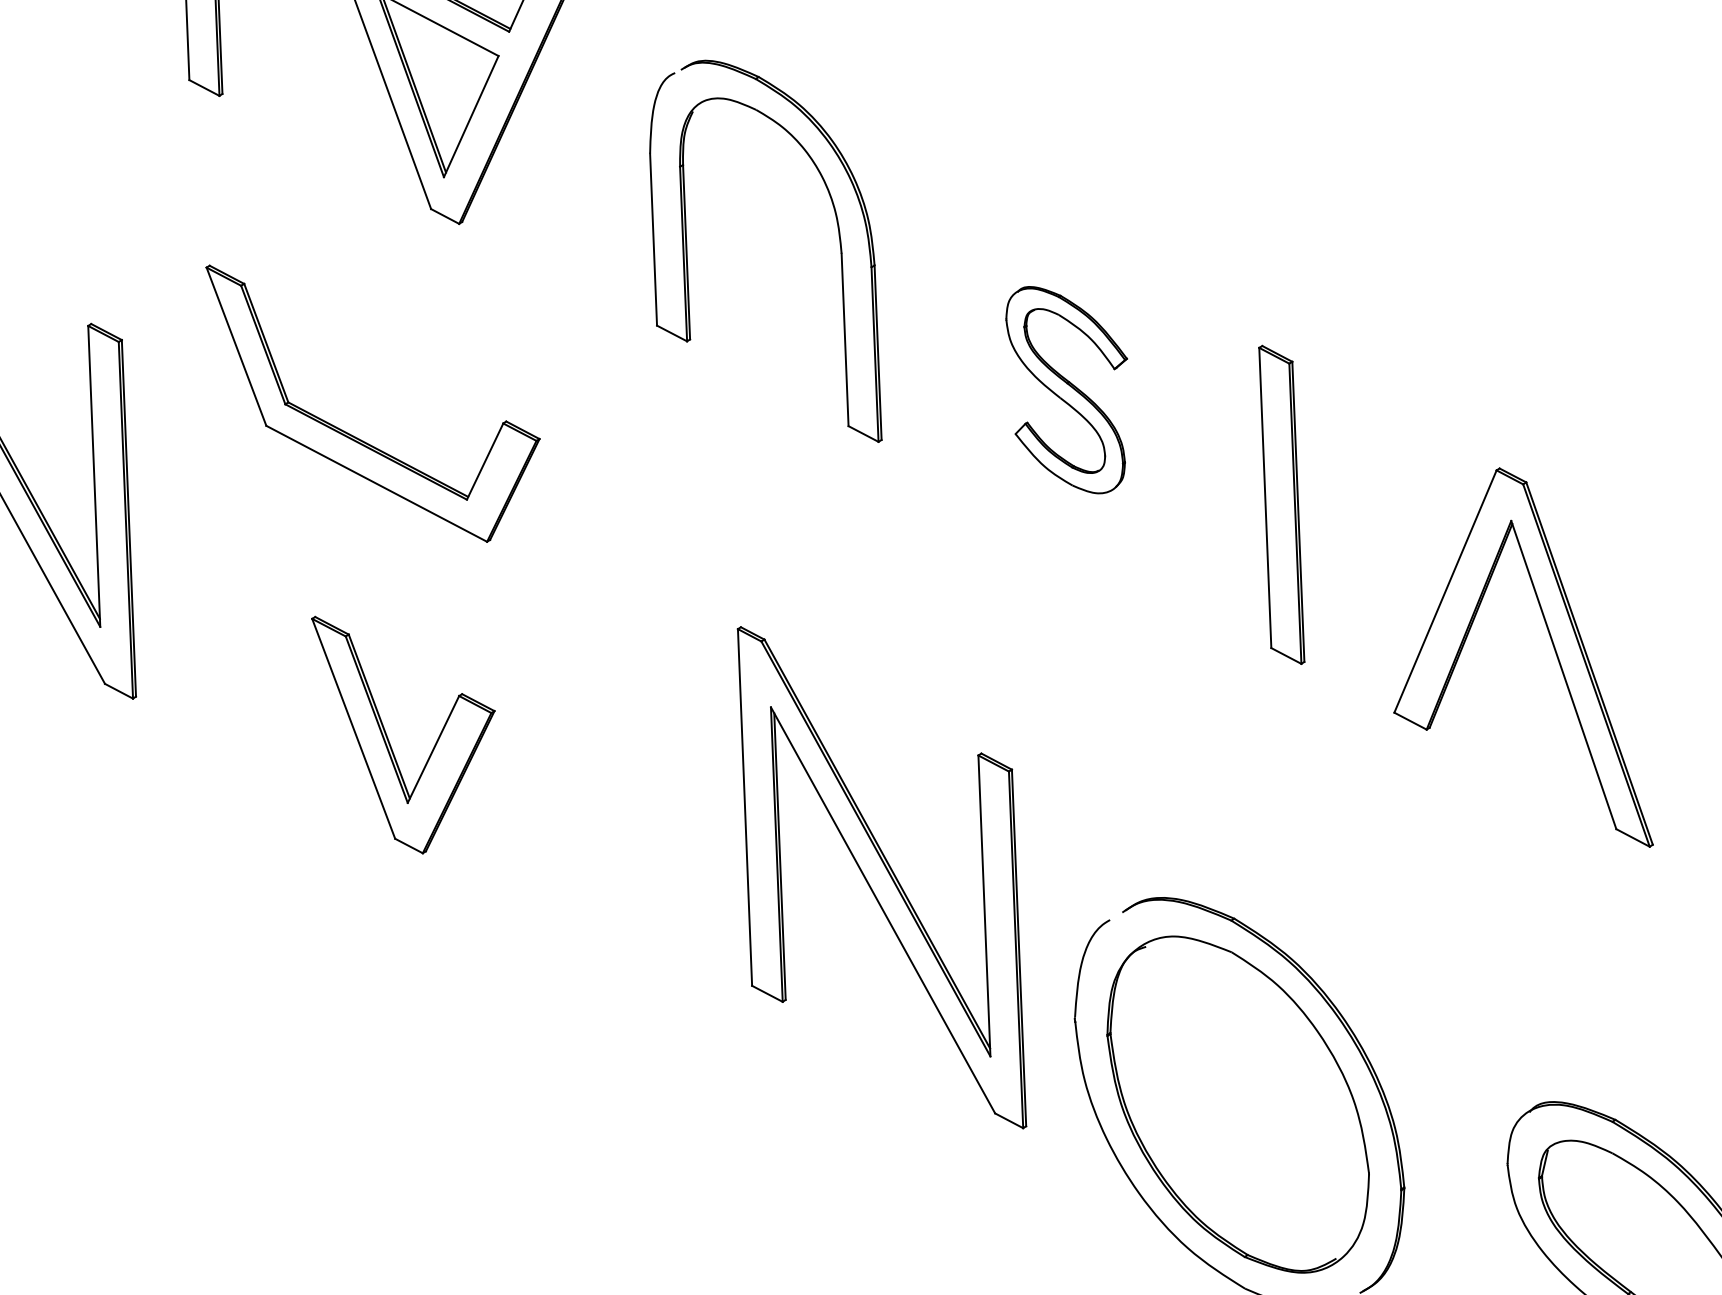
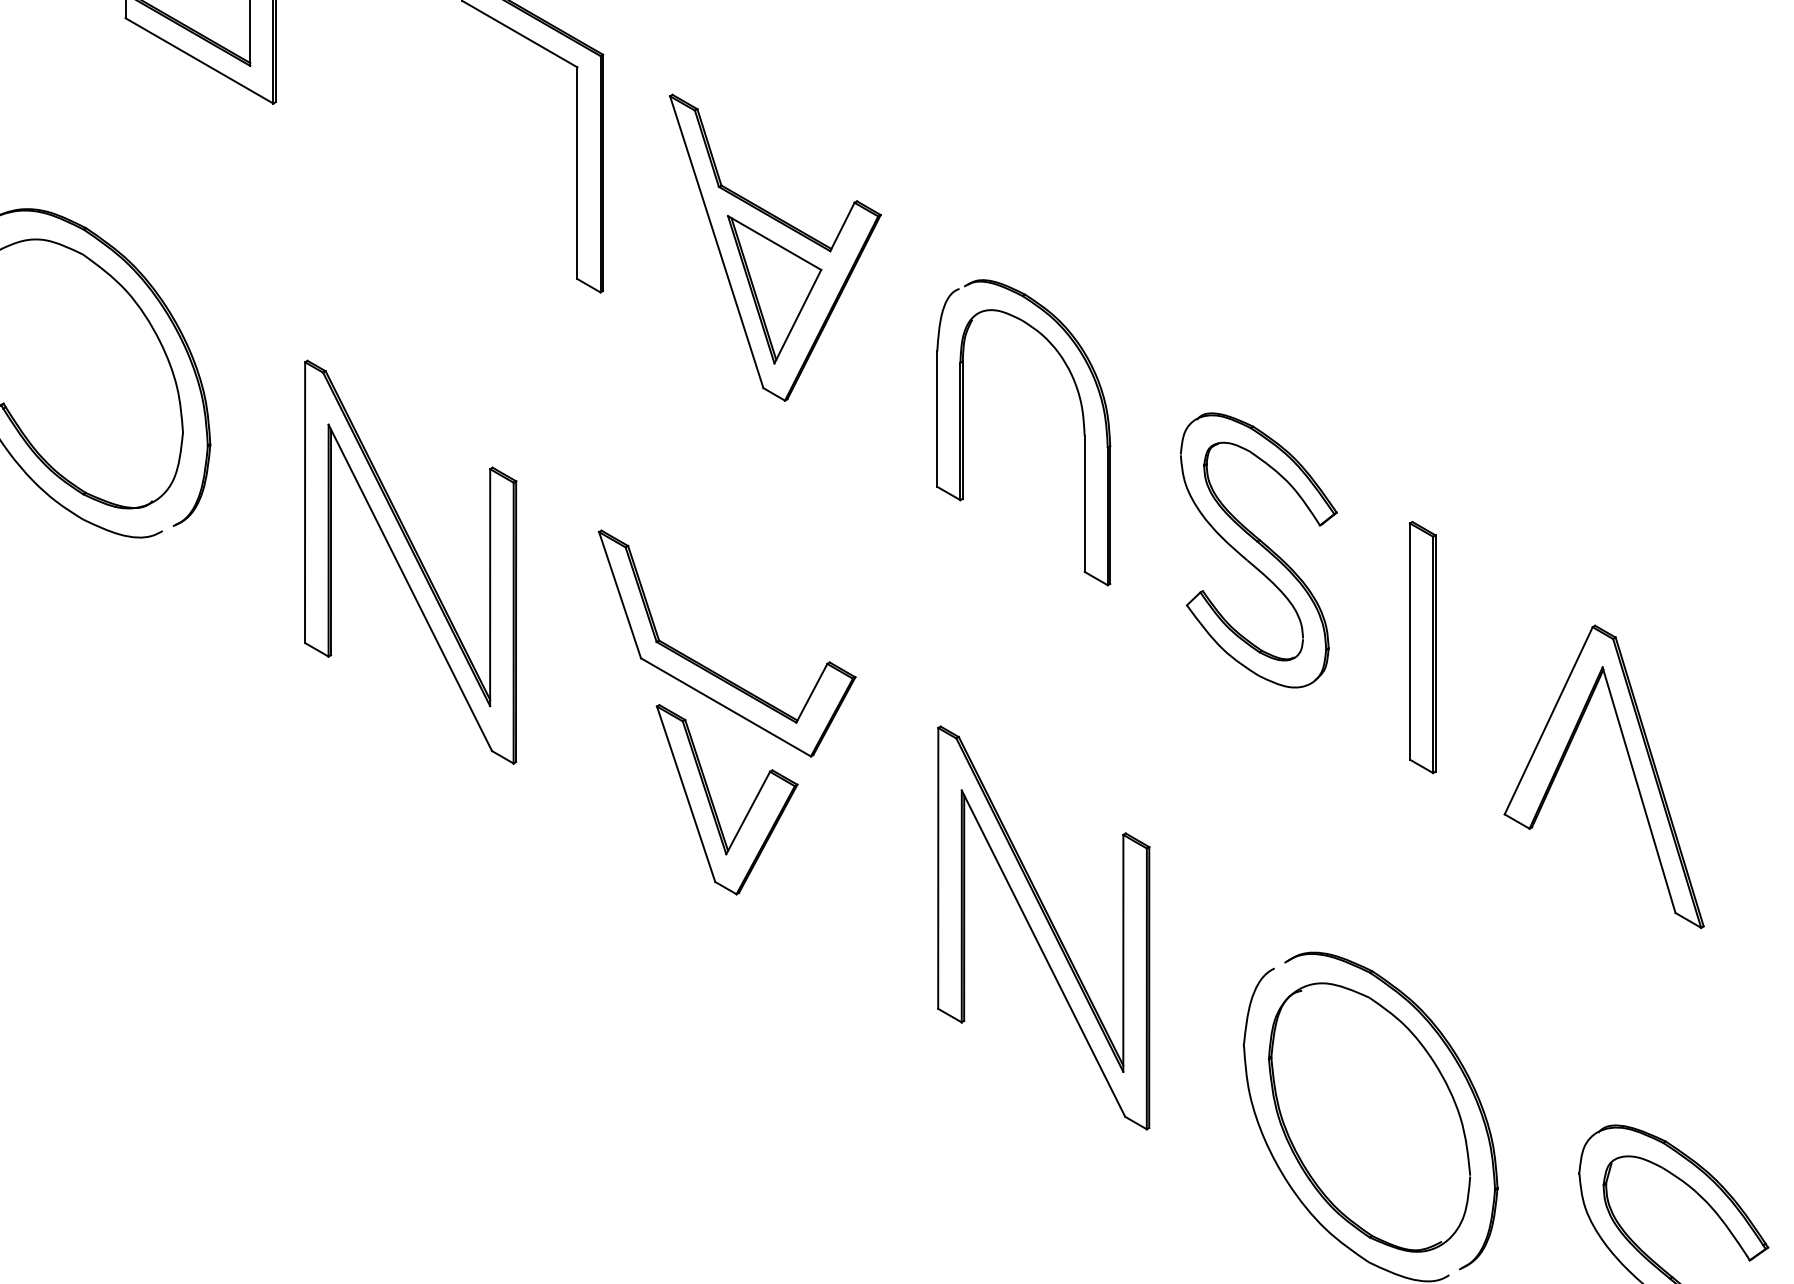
part: (1068, 390) -> (1258, 550), size x1.67
part: (359, 437) -> (713, 670), moved
part: (881, 877) -> (1043, 927), moved

